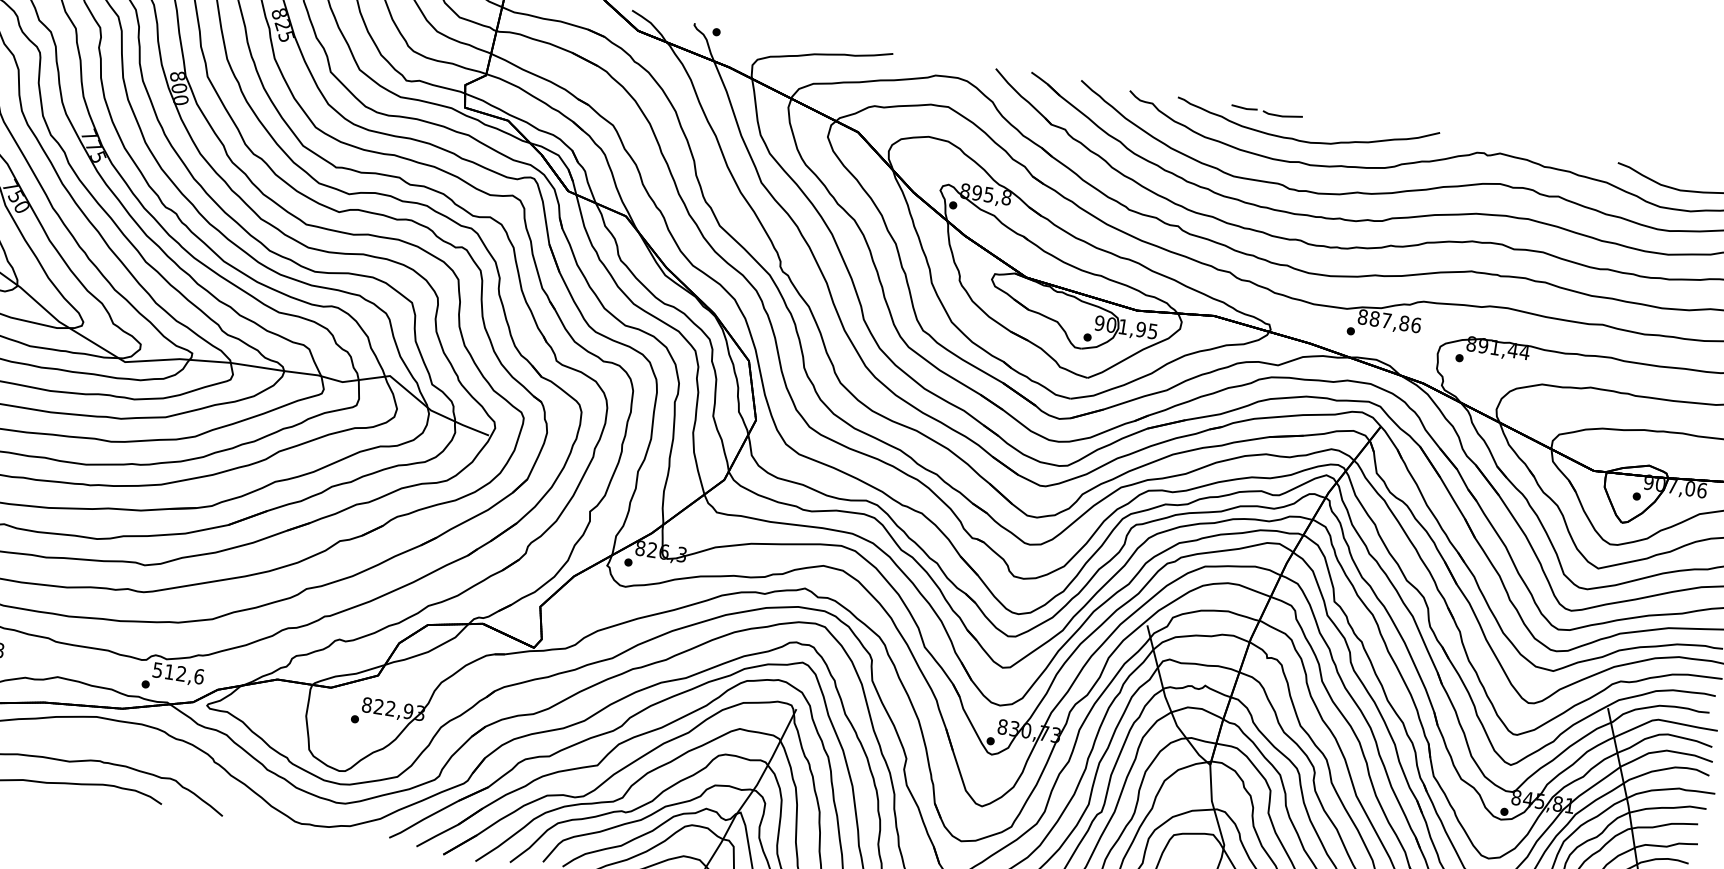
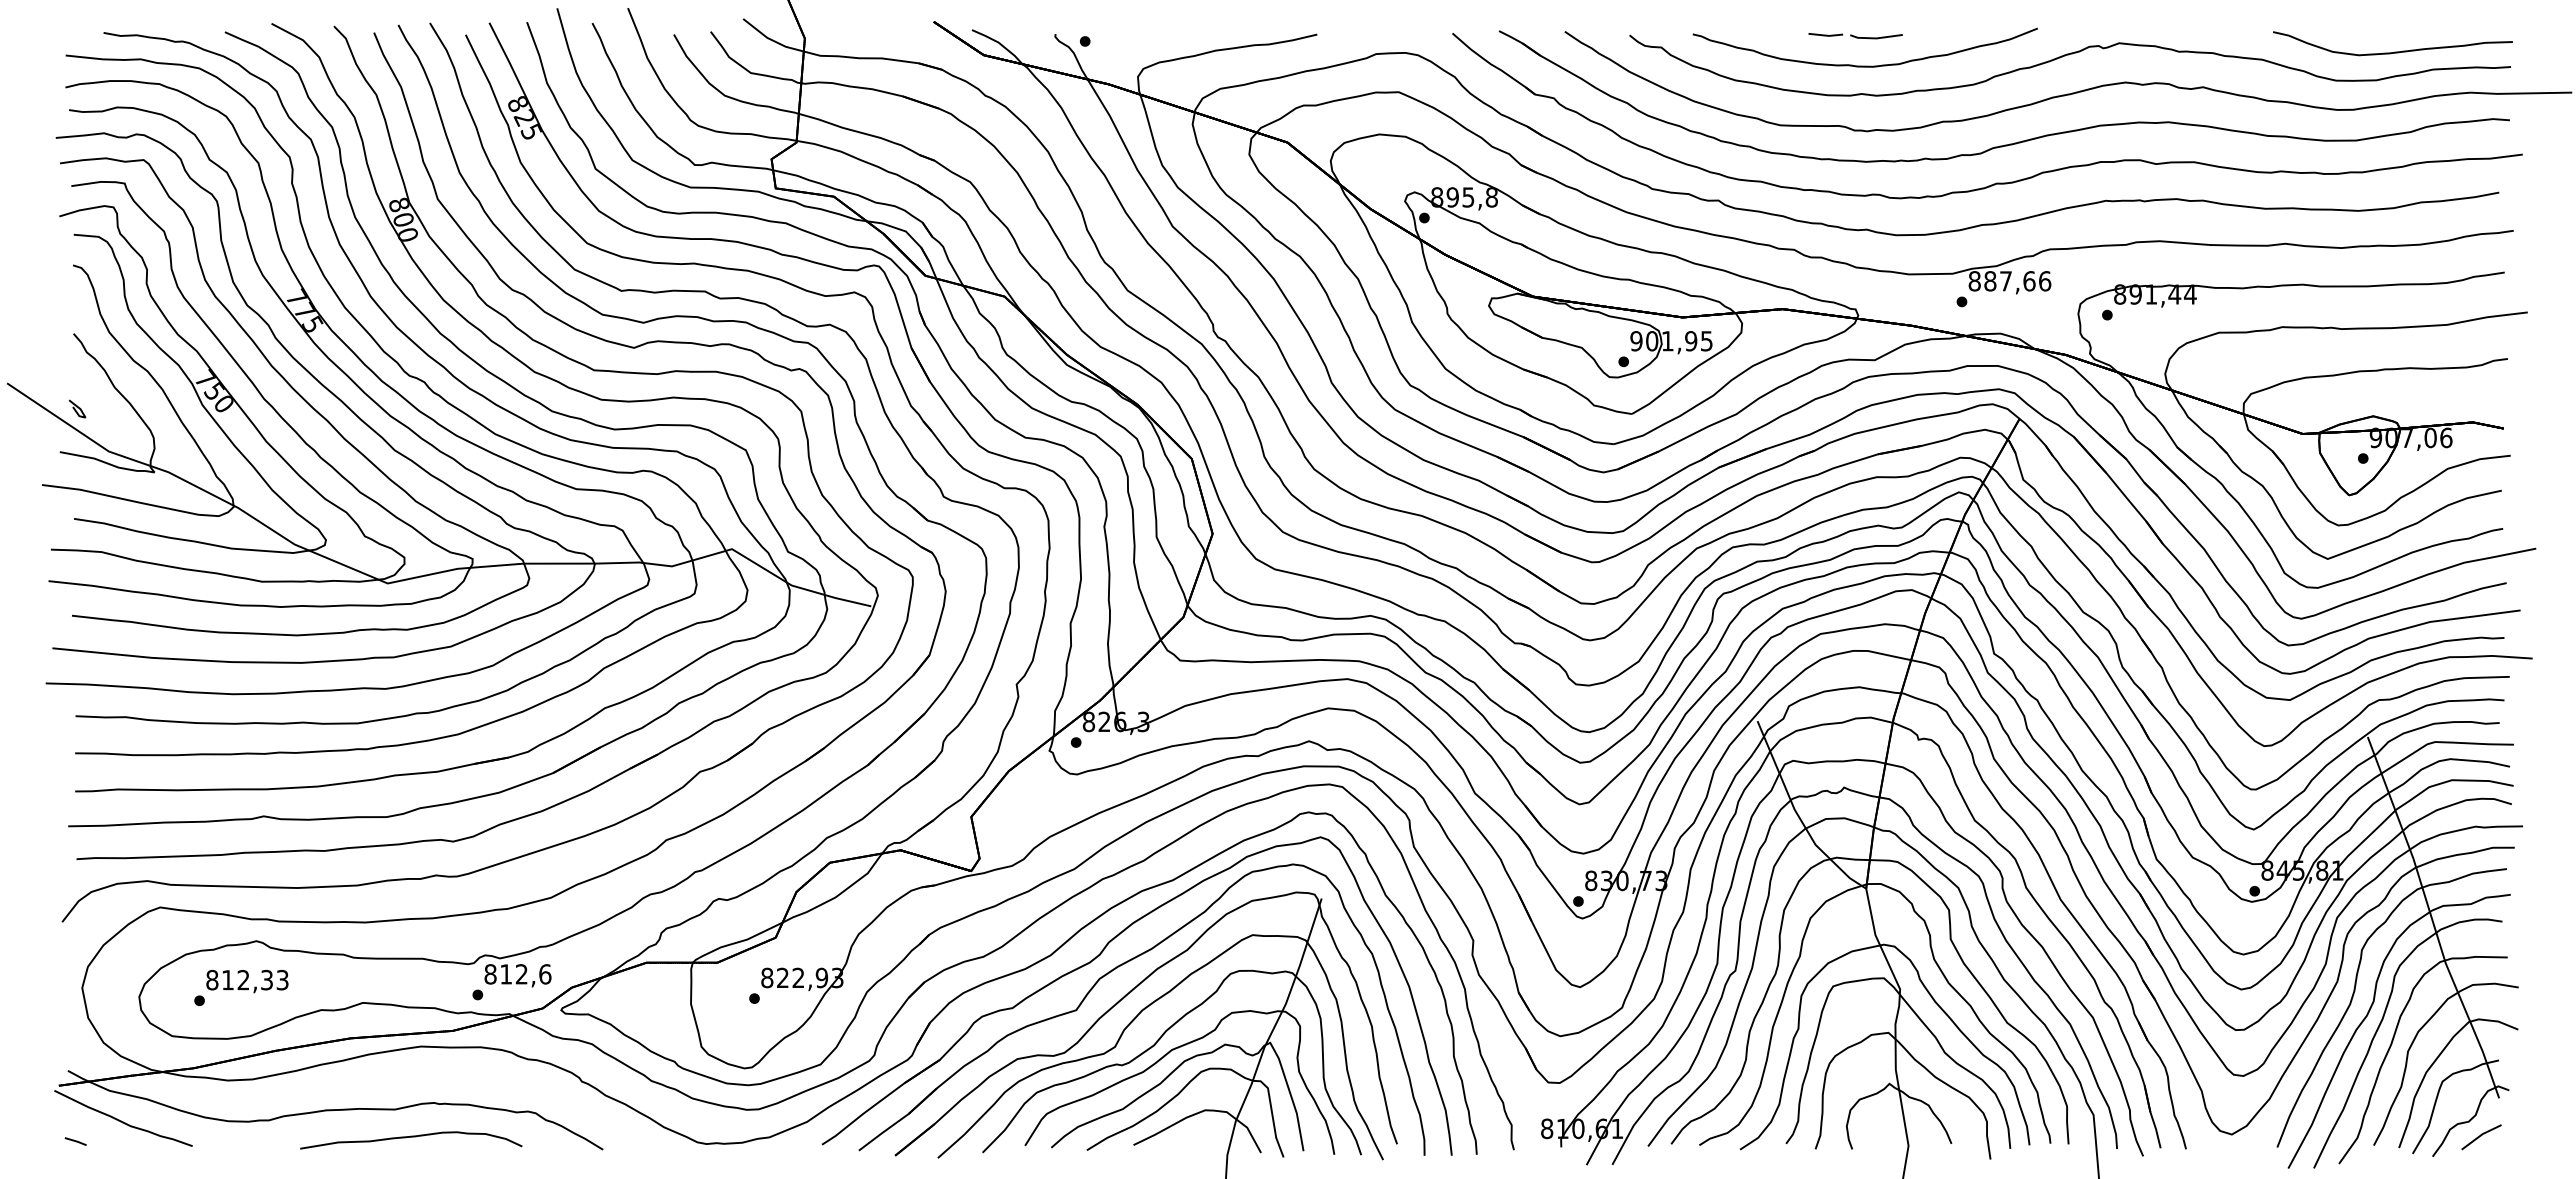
part: (1266, 112) -> (1855, 36), moved
text: (1404, 323) -> (2029, 281), 887,86 -> 887,66
text: (157, 670) -> (490, 974), 512,6 -> 812,6

